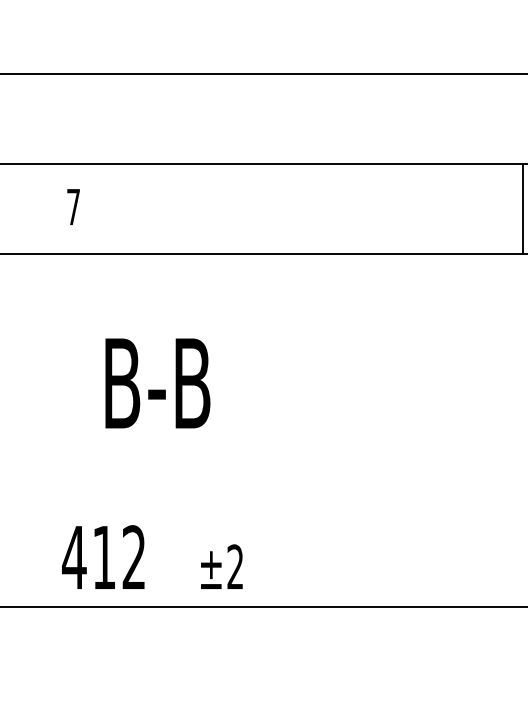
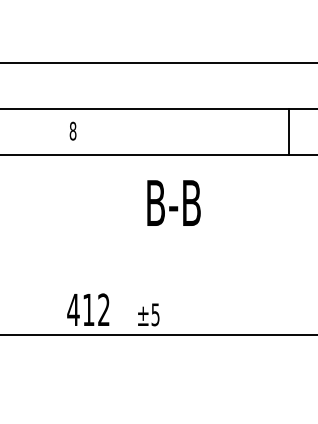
text: (72, 205) -> (72, 130), 7 -> 8
line: (521, 207) -> (288, 131), moved
text: (156, 382) -> (173, 202), moved
text: (235, 566) -> (155, 314), ±2 -> ±5

